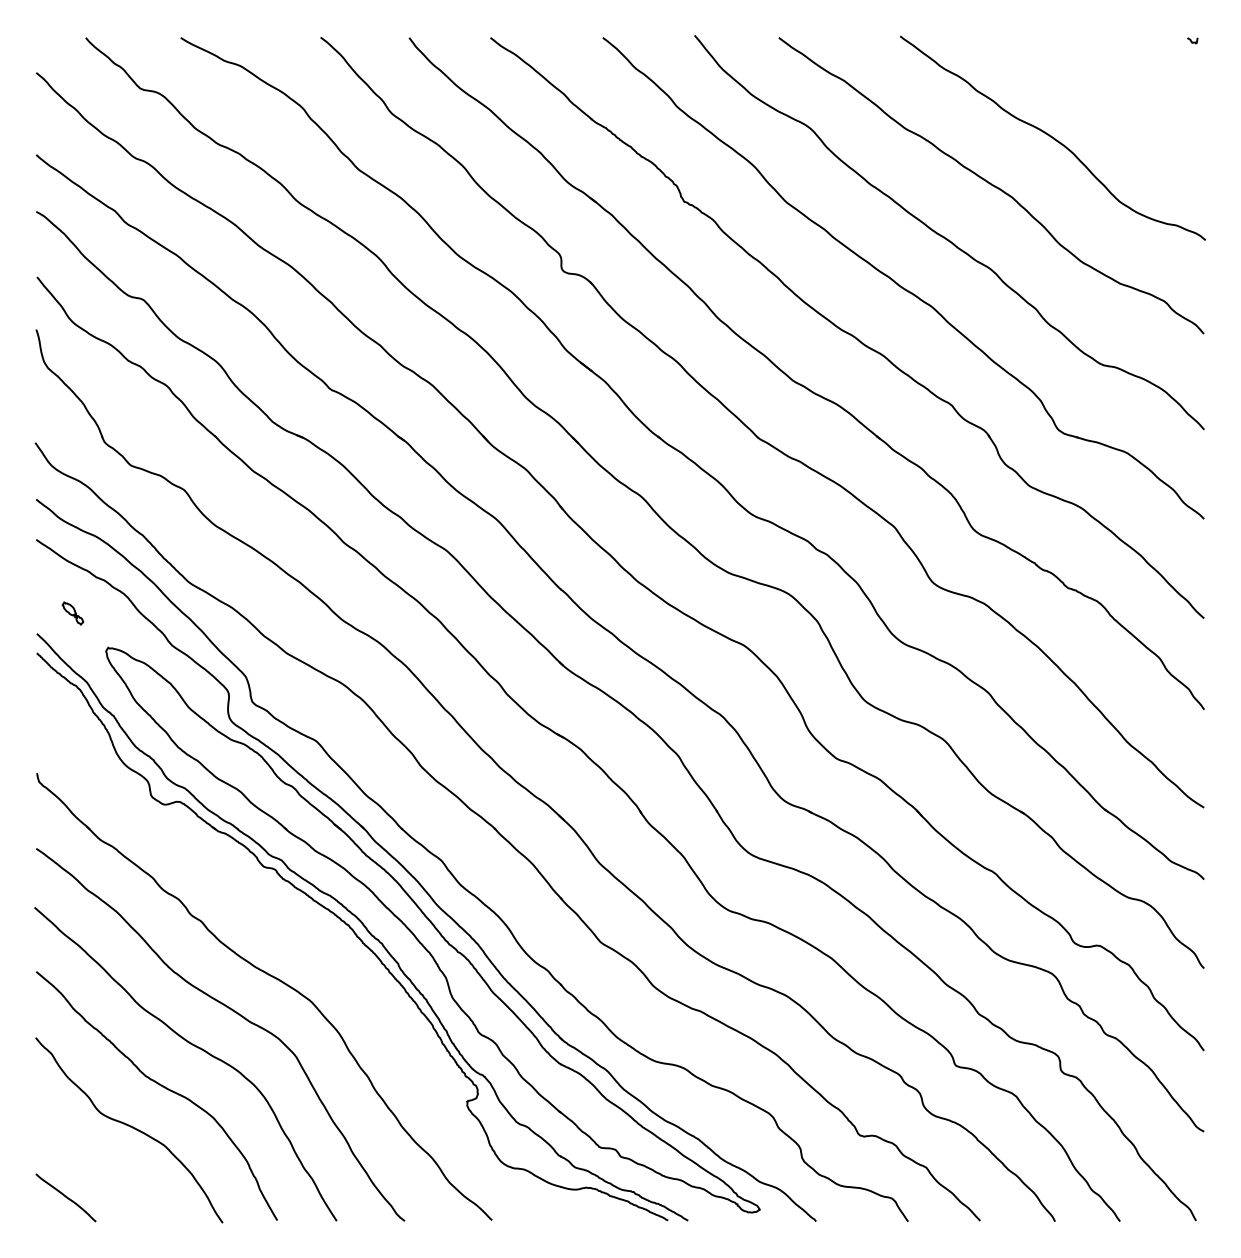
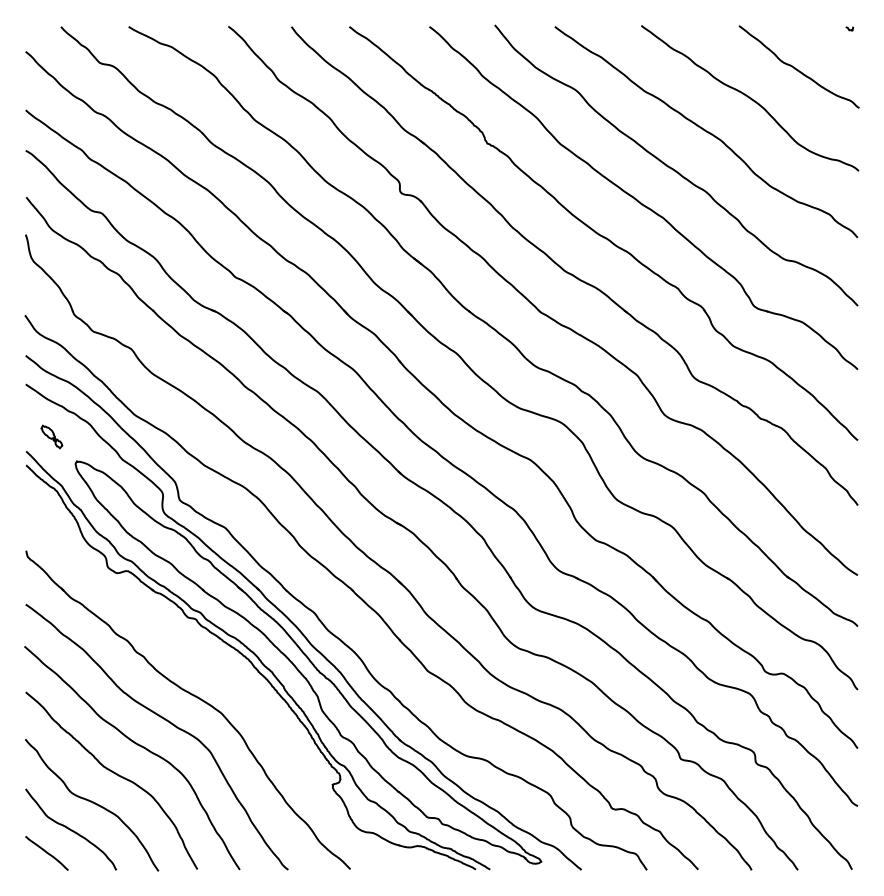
curve: (1118, 96) -> (796, 68), added
part: (72, 612) -> (51, 436), size x1.43
curve: (100, 1164) -> (71, 829), added

